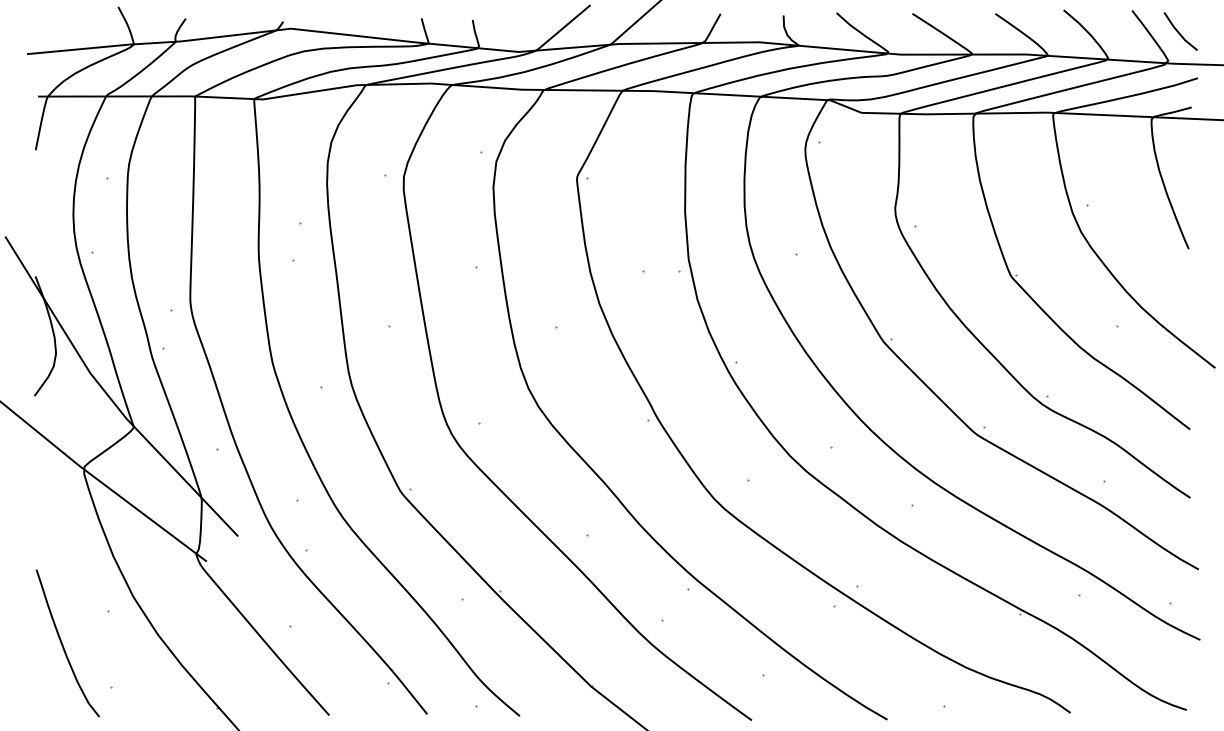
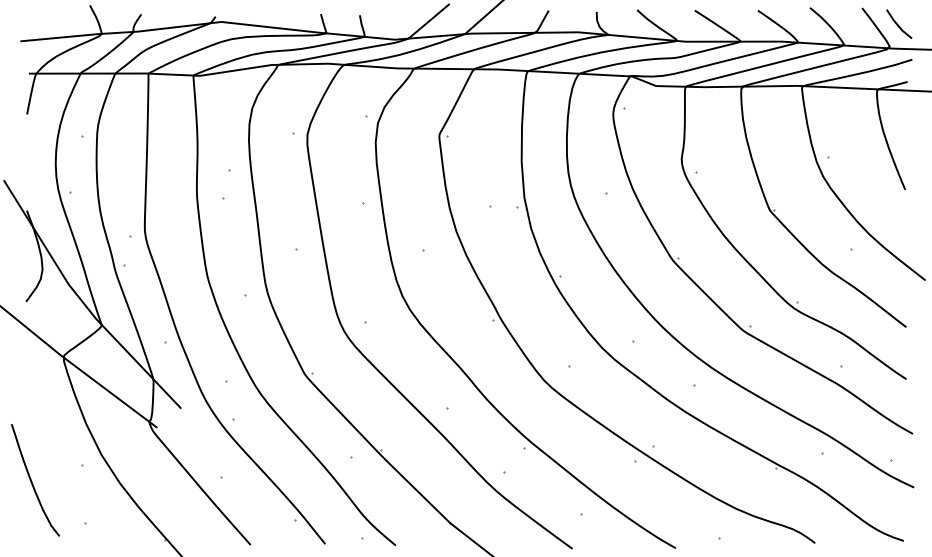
curve: (63, 644) -> (32, 481), moved

